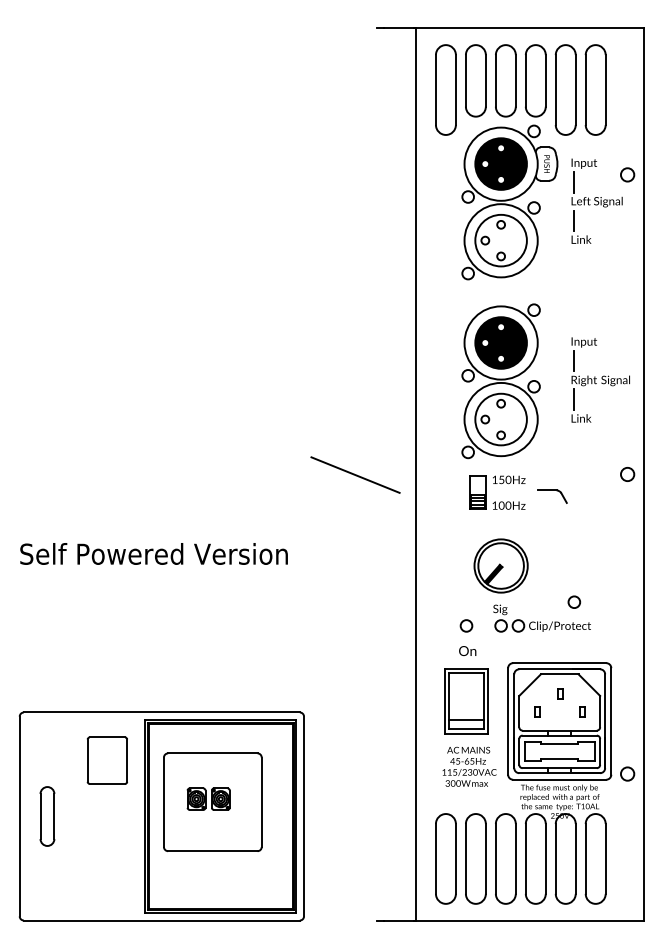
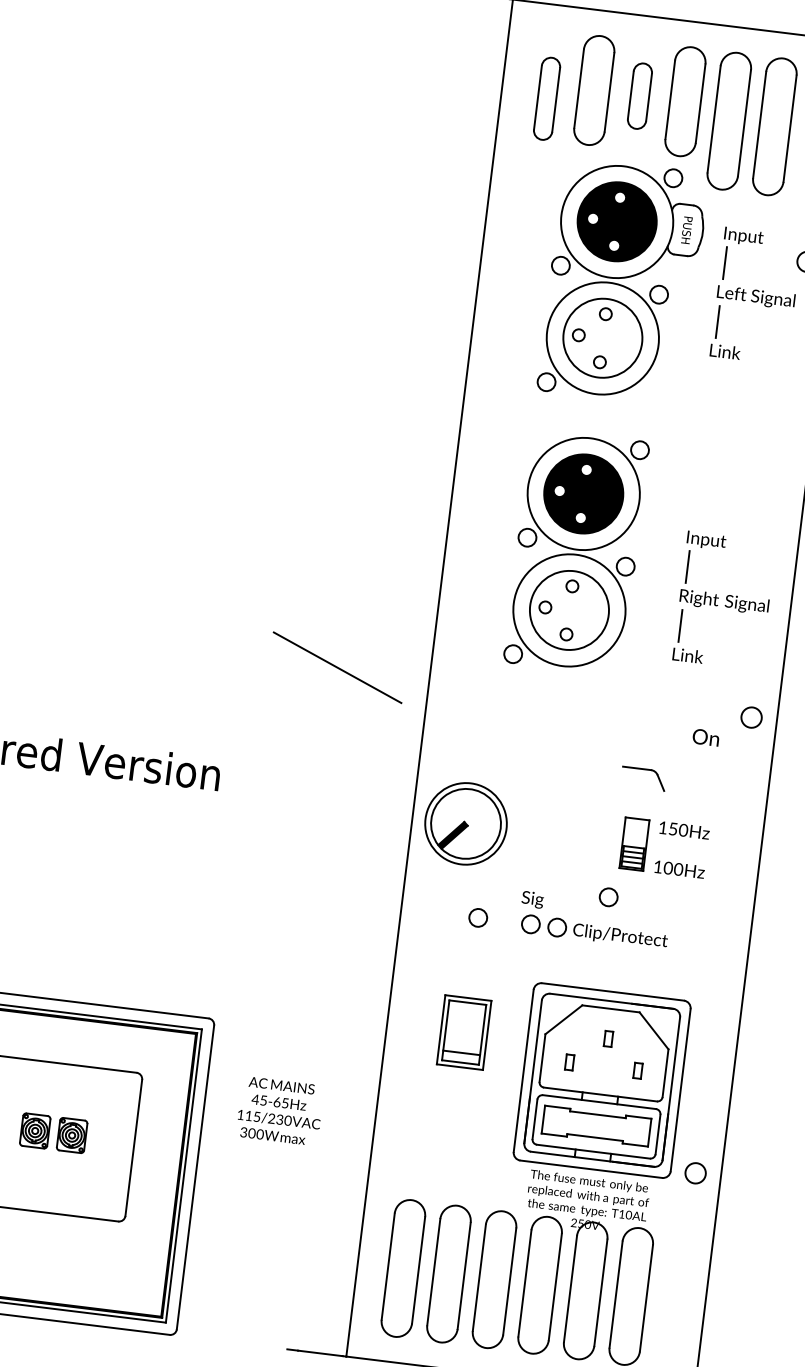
part: (505, 80) -> (639, 95), size x0.6
part: (445, 89) -> (546, 97), size x0.6
part: (600, 379) -> (724, 599), moved
part: (501, 484) -> (672, 836), moved
part: (552, 496) -> (643, 778), moved
part: (500, 565) -> (465, 822), moved
circle: (574, 601) -> (609, 896), moved
text: (467, 650) -> (705, 736), moved
part: (466, 701) -> (464, 1032), size x0.7
text: (469, 766) -> (280, 1110), moved

